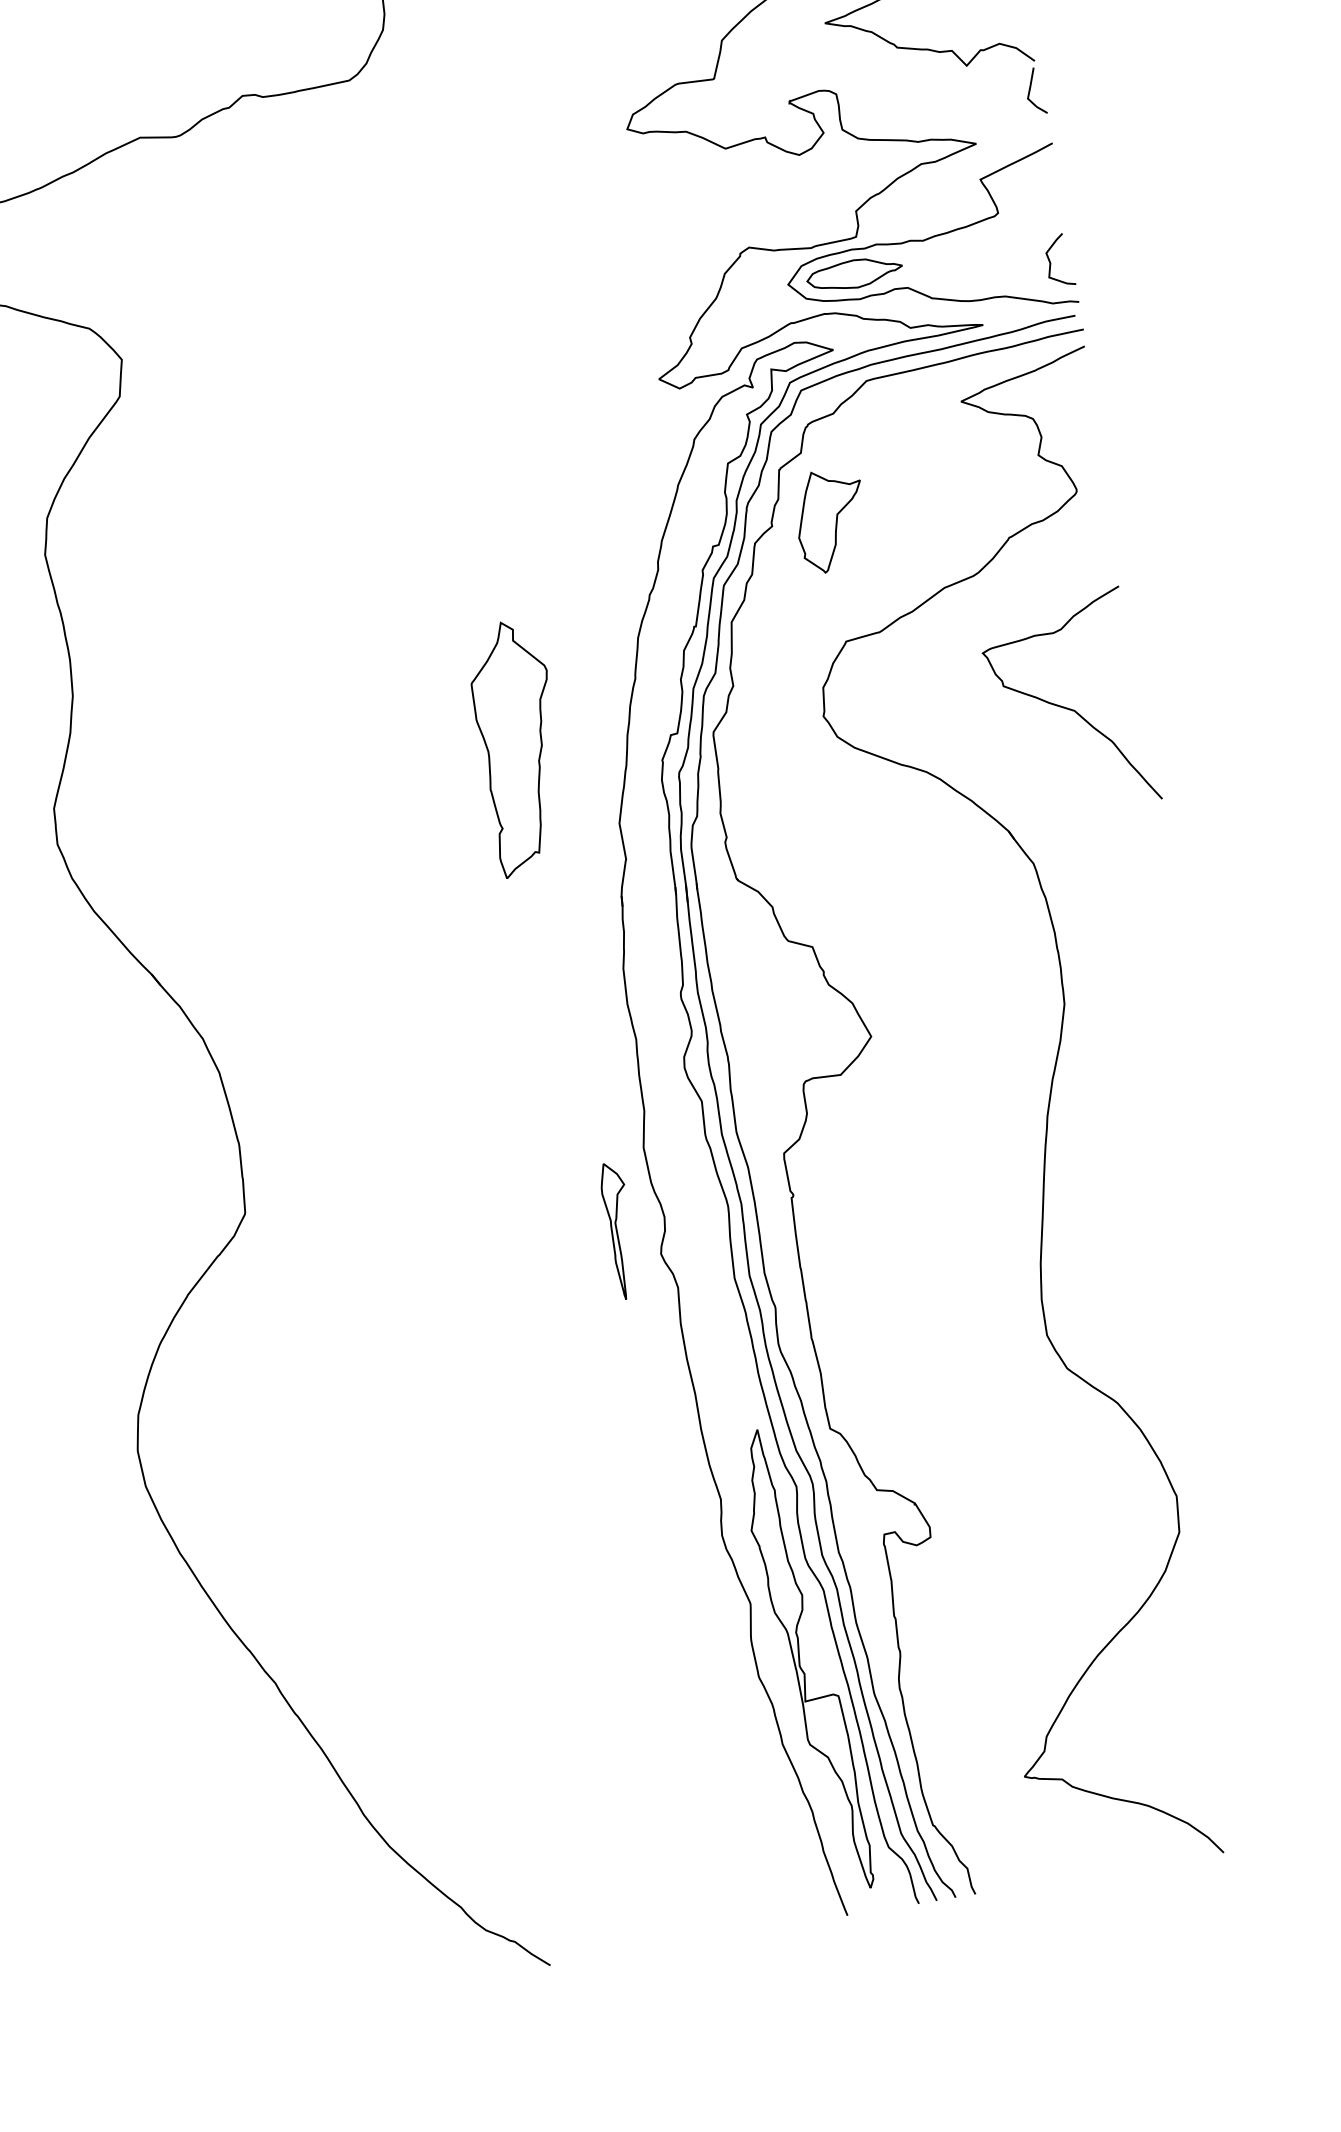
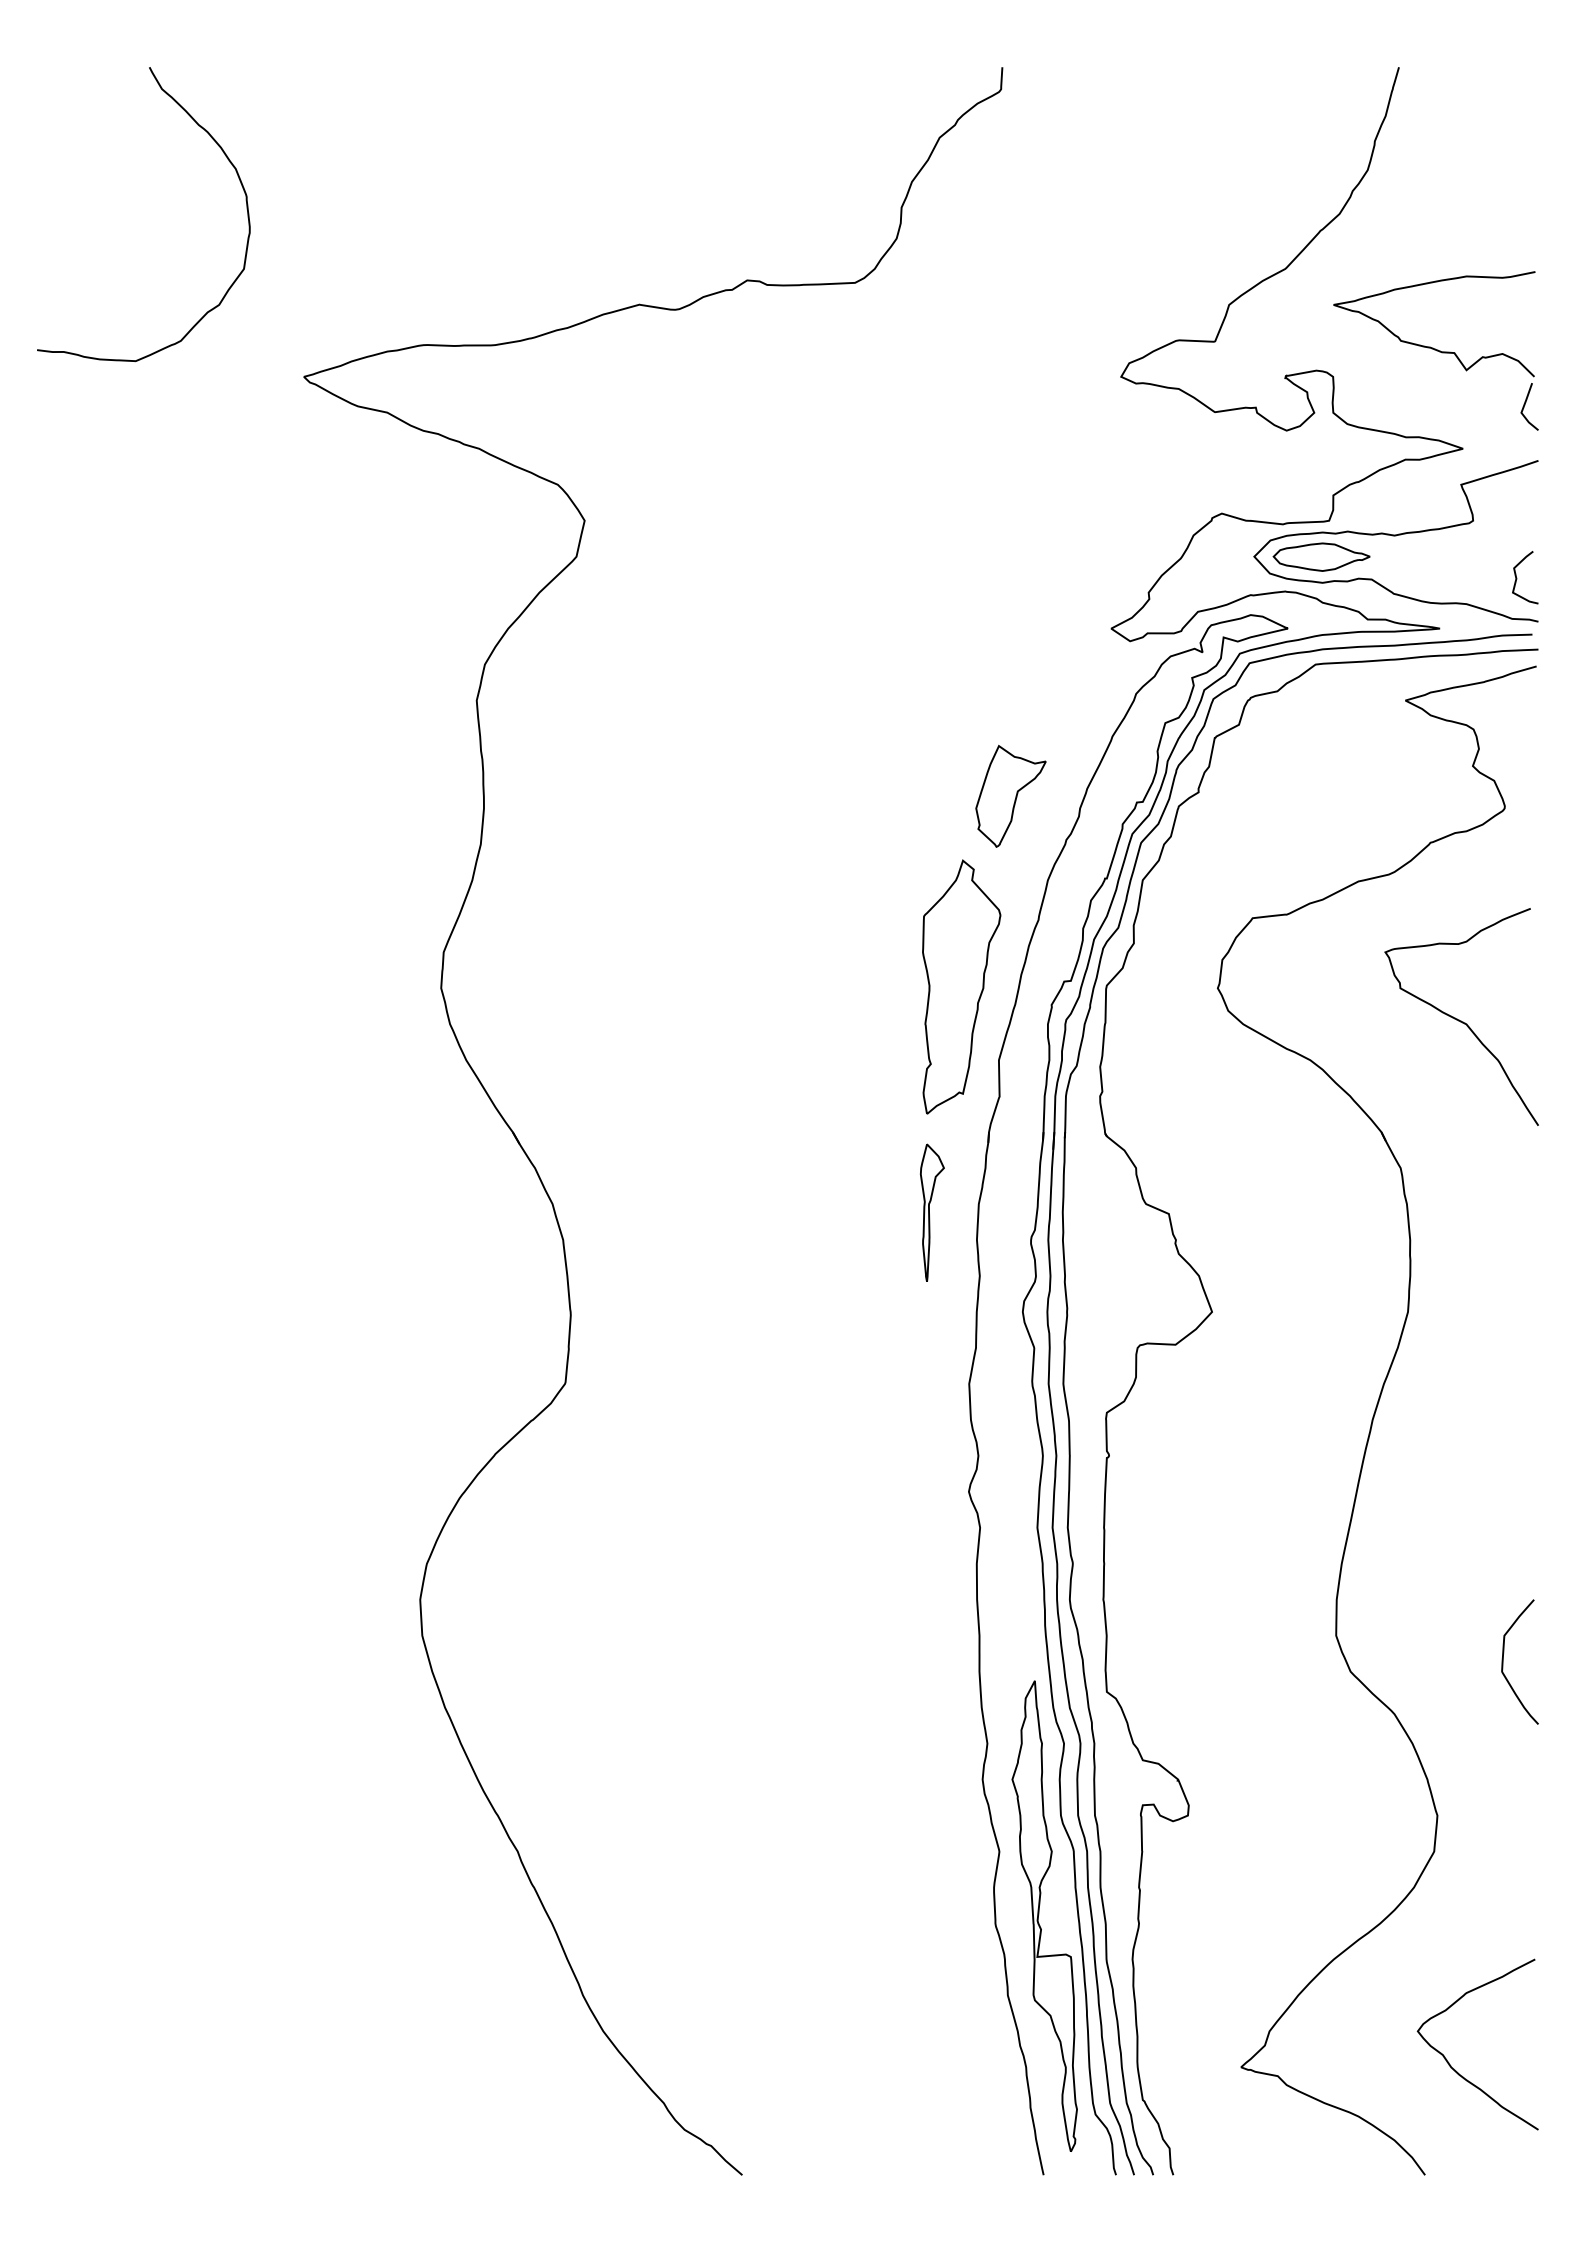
part: (830, 519) -> (1010, 795), moved
part: (520, 747) -> (961, 986), moved
part: (620, 1230) -> (932, 1212), moved
curve: (1216, 1333) -> (1503, 1661), added
curve: (1229, 1737) -> (1449, 2062), added

